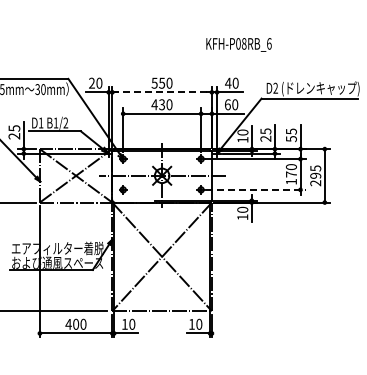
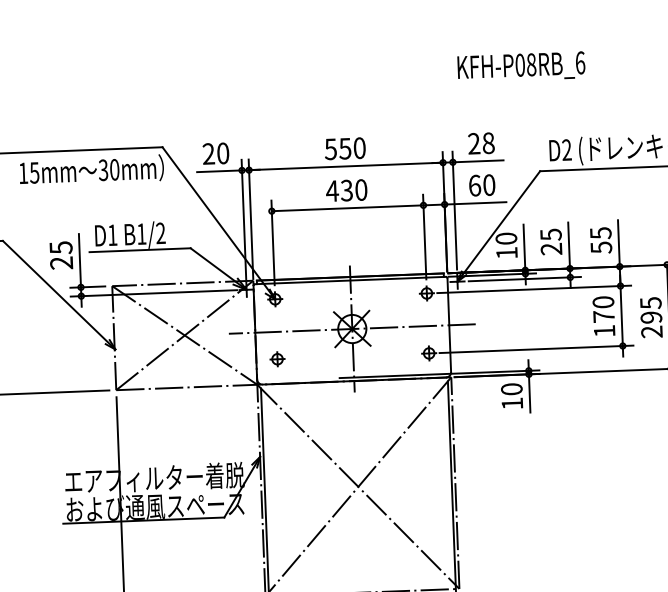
text: (238, 44) -> (520, 66), moved
text: (231, 82) -> (480, 142), 40 -> 28
line: (162, 92) -> (346, 166), dashed -> solid
line: (256, 189) -> (537, 348), dashed -> solid

